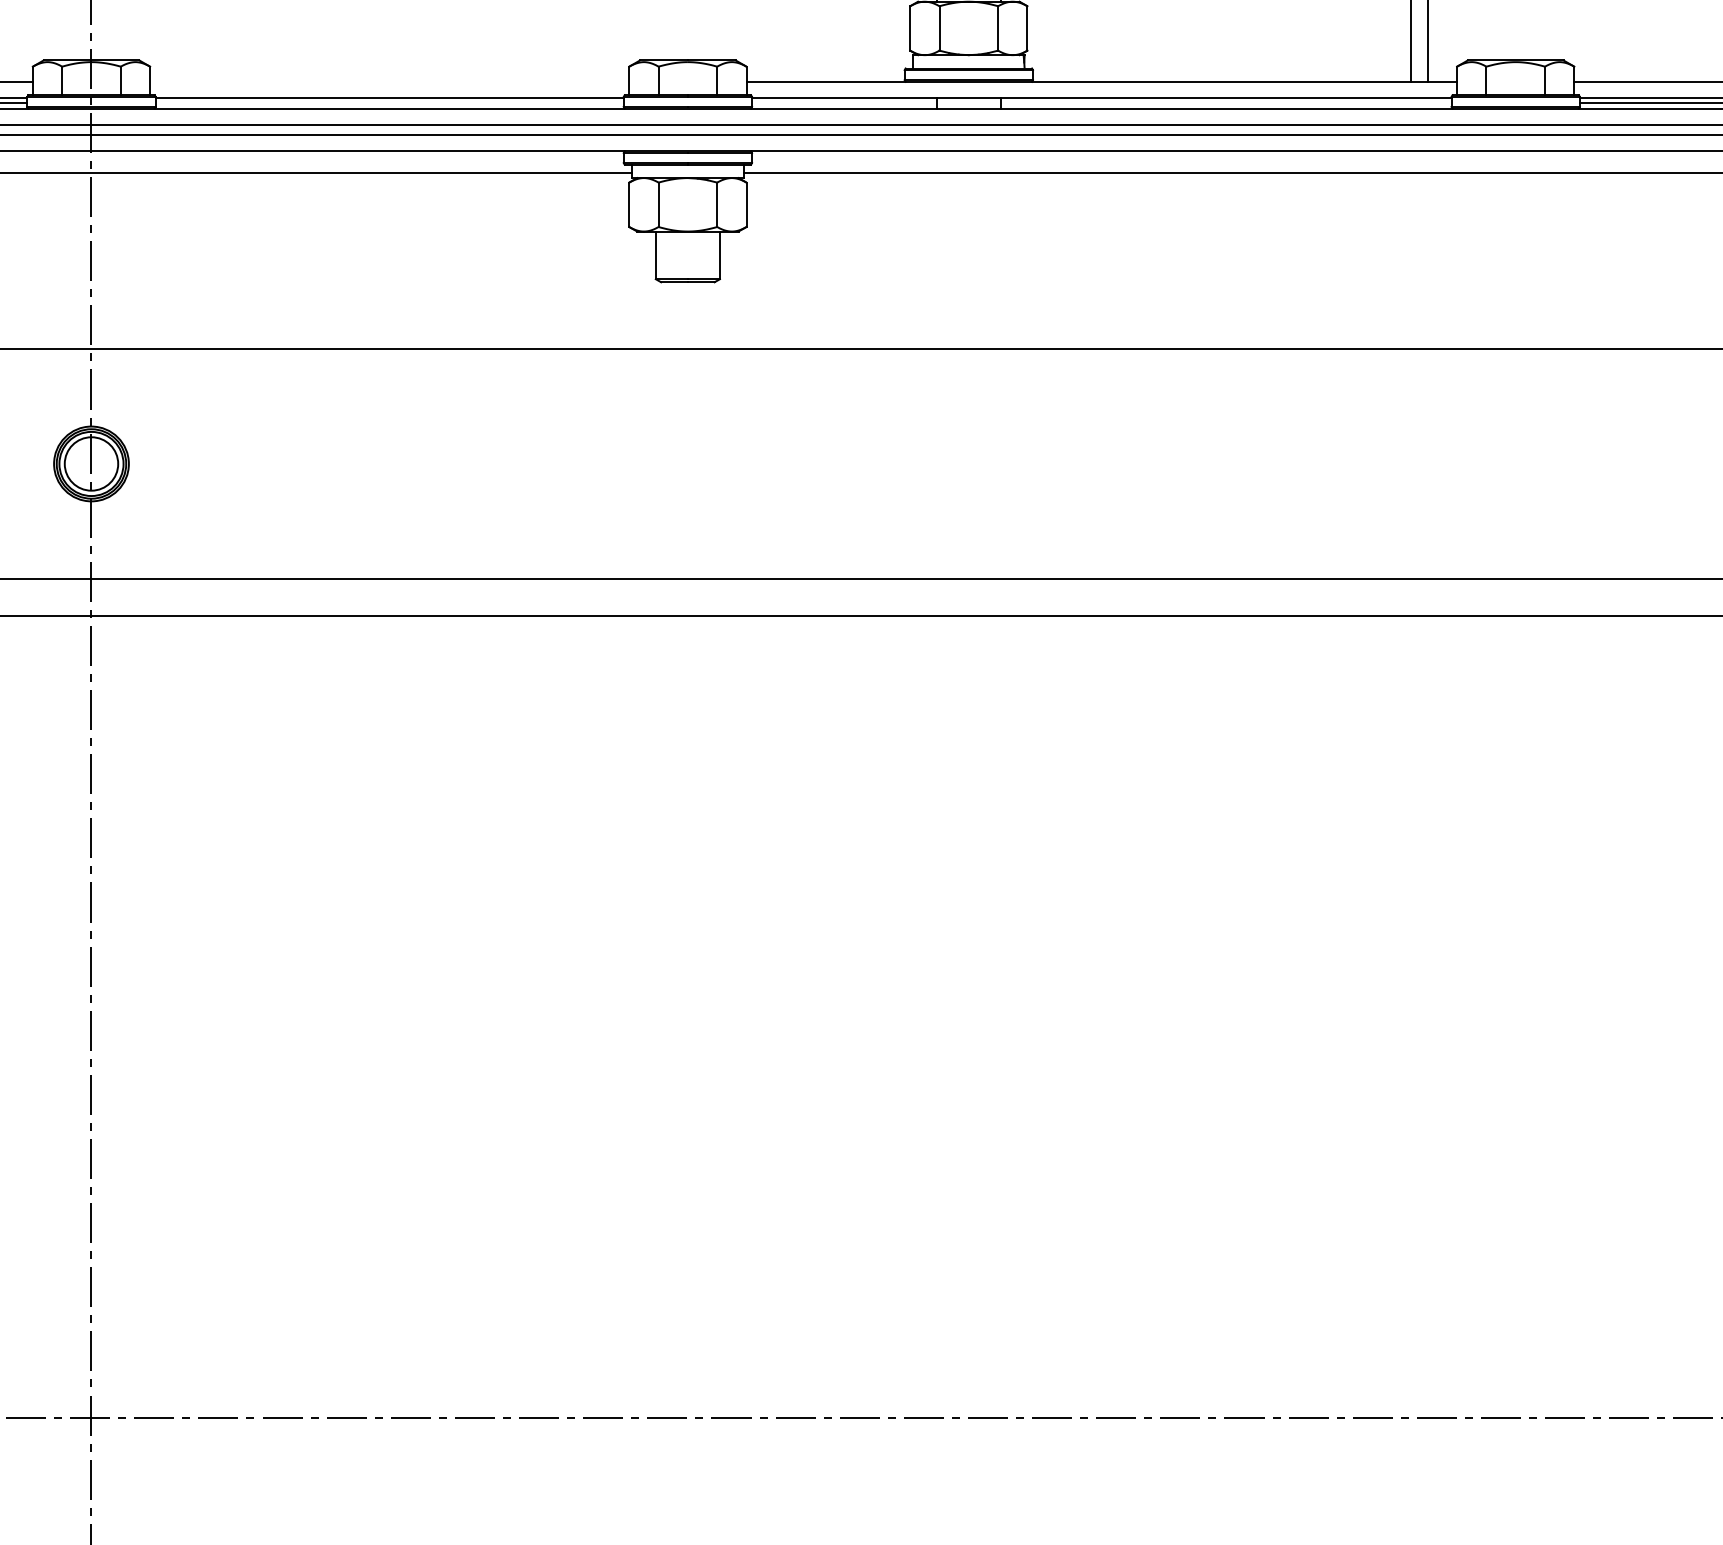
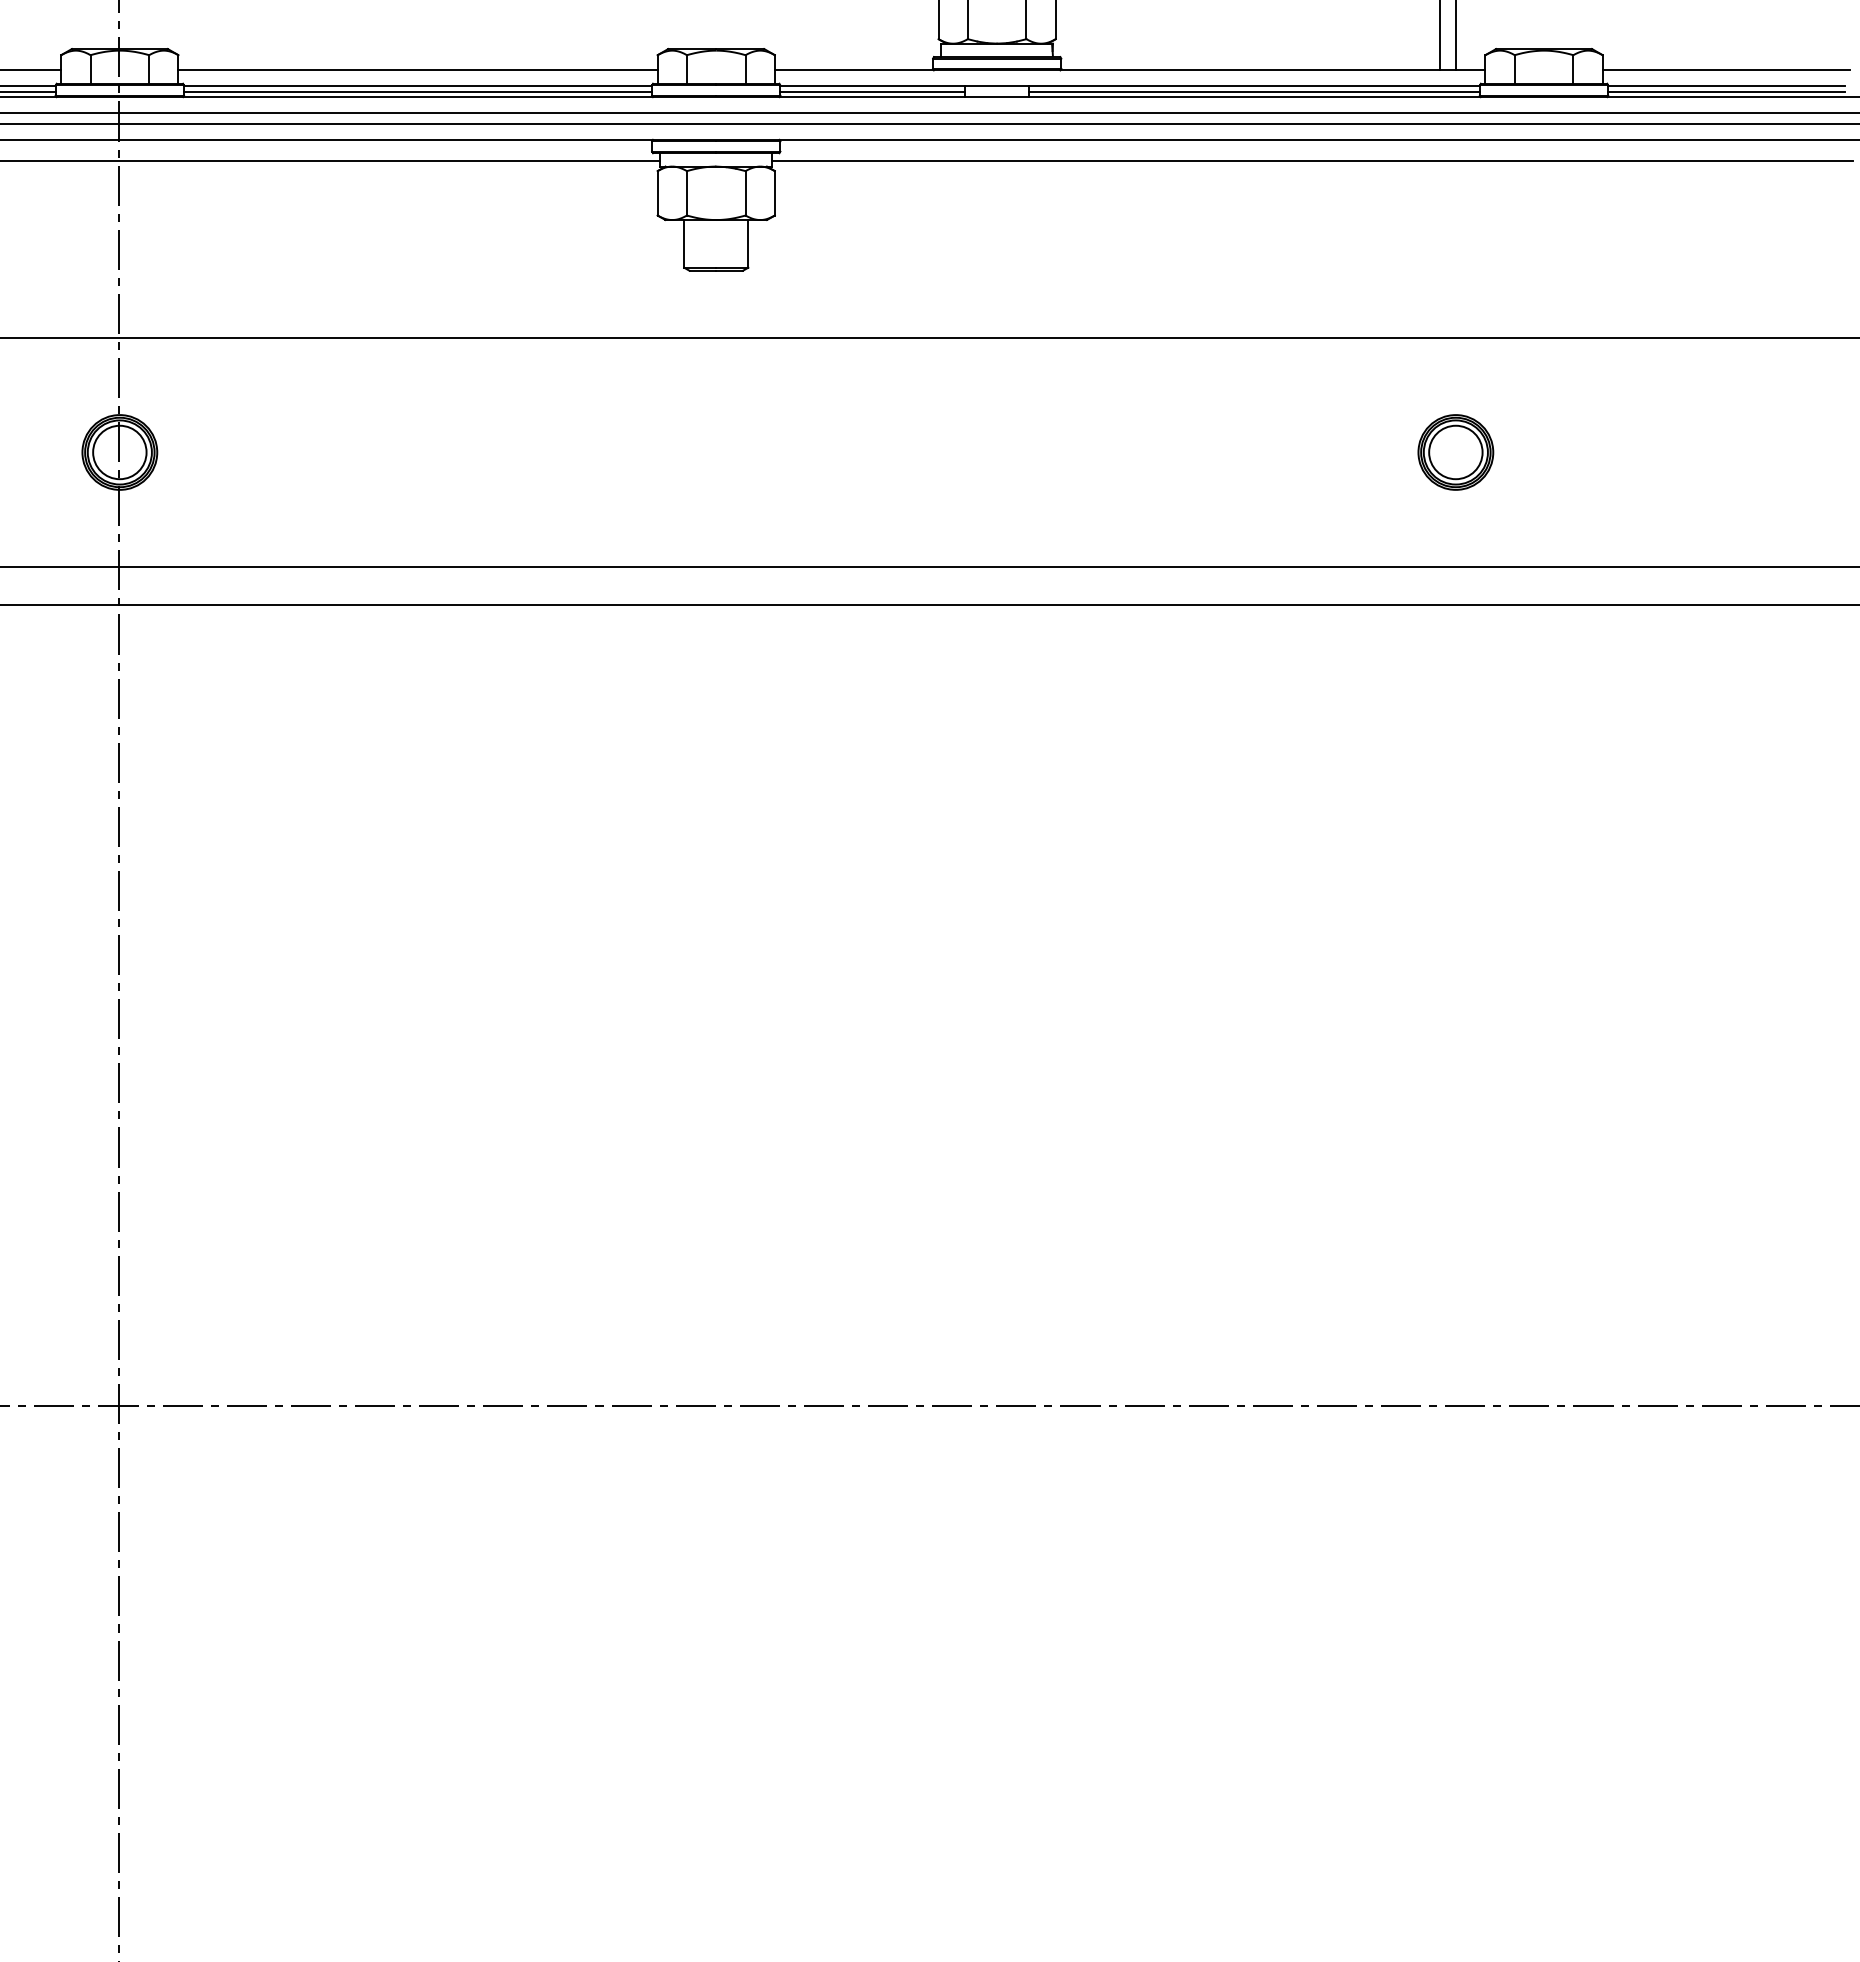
line: (389, 81) -> (417, 70), added
line: (389, 102) -> (417, 91), added
line: (844, 102) -> (872, 91), added
line: (1226, 102) -> (1254, 91), added
part: (1427, 463) -> (1455, 452), added

